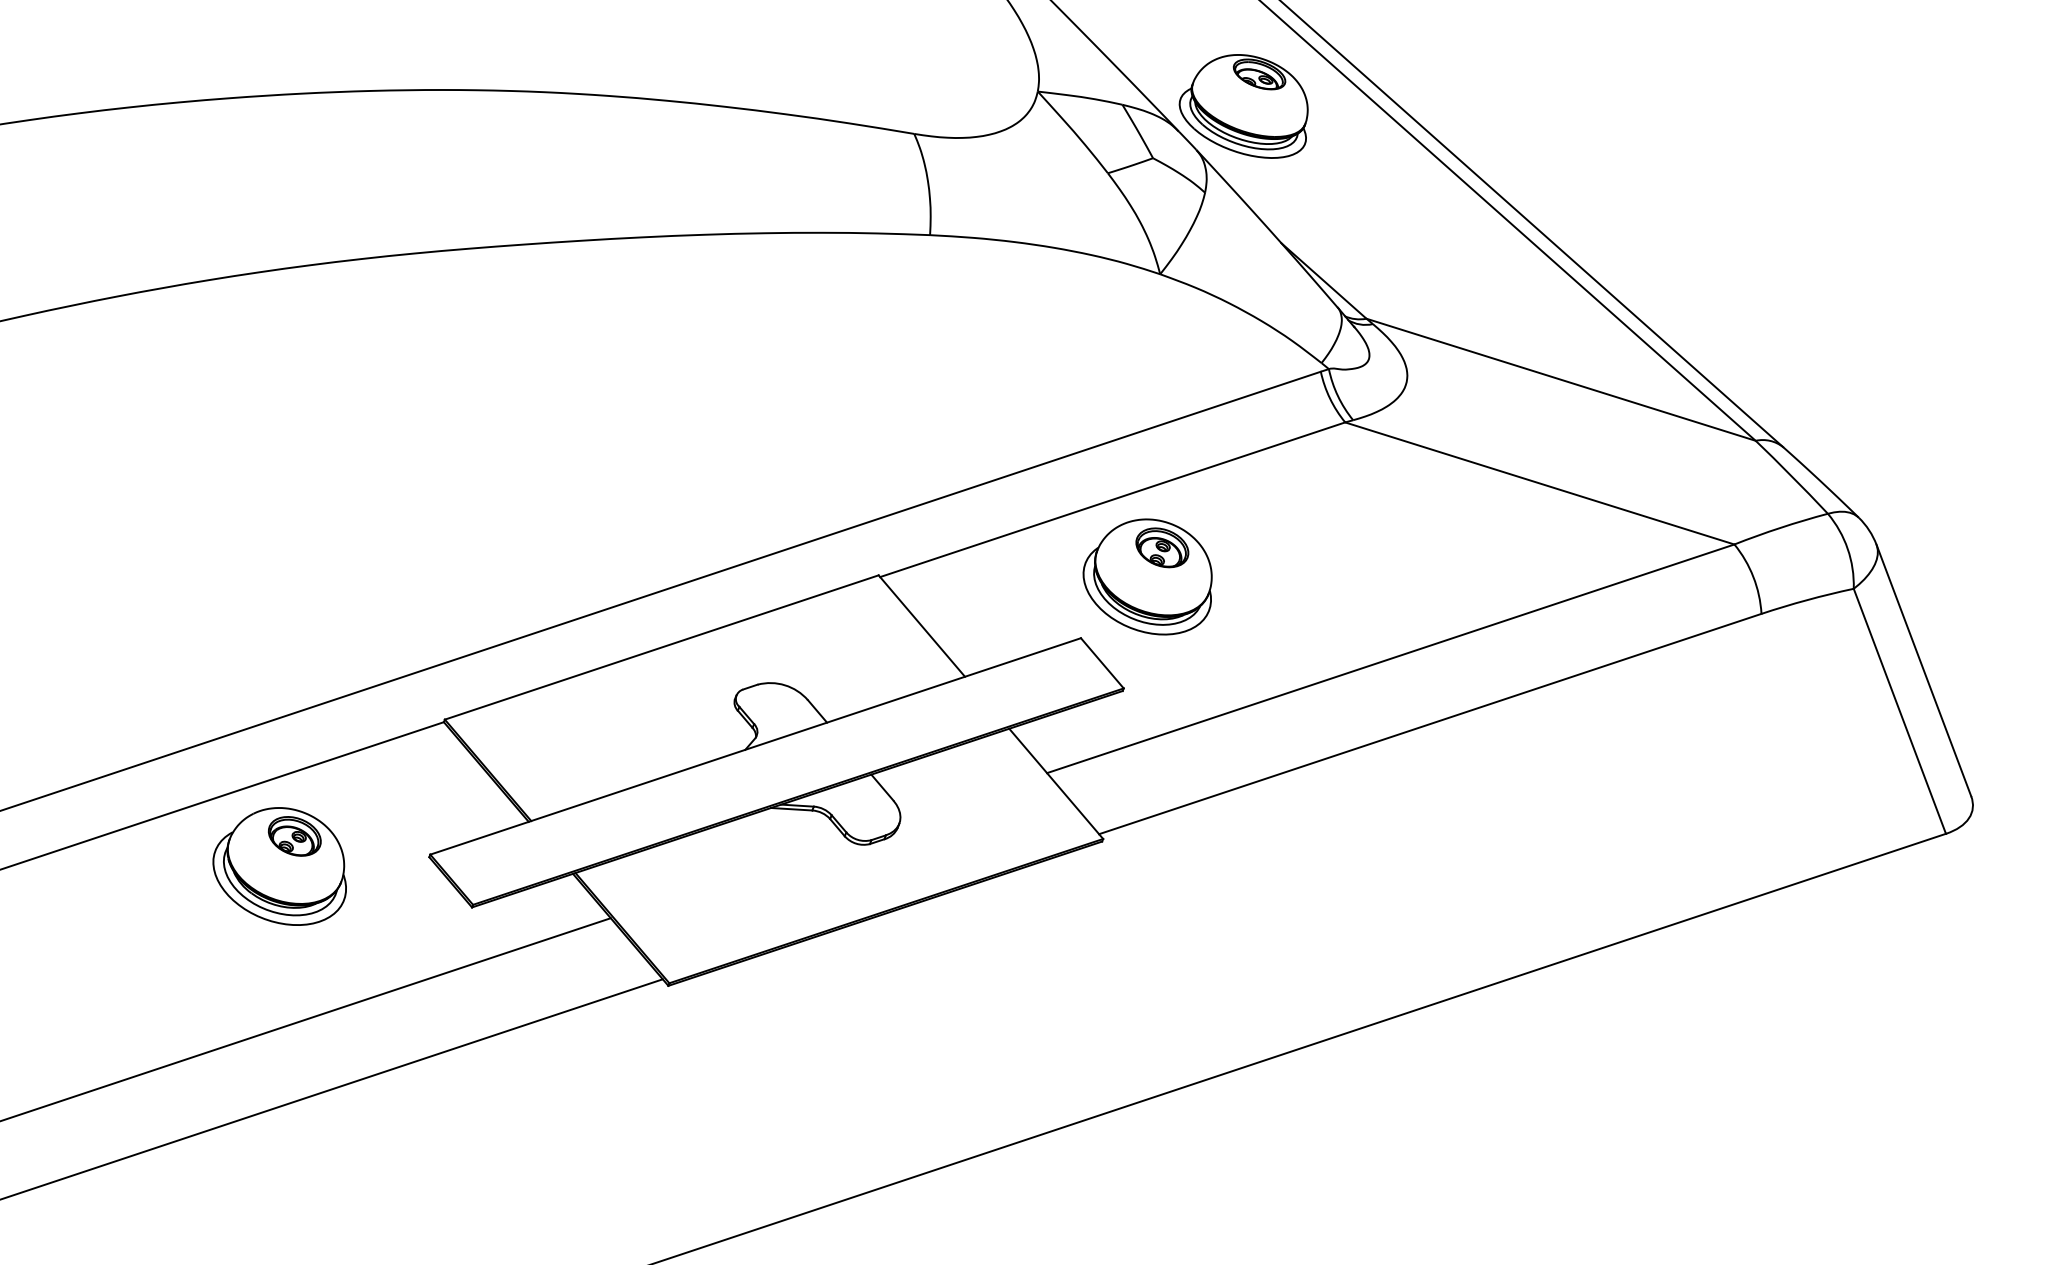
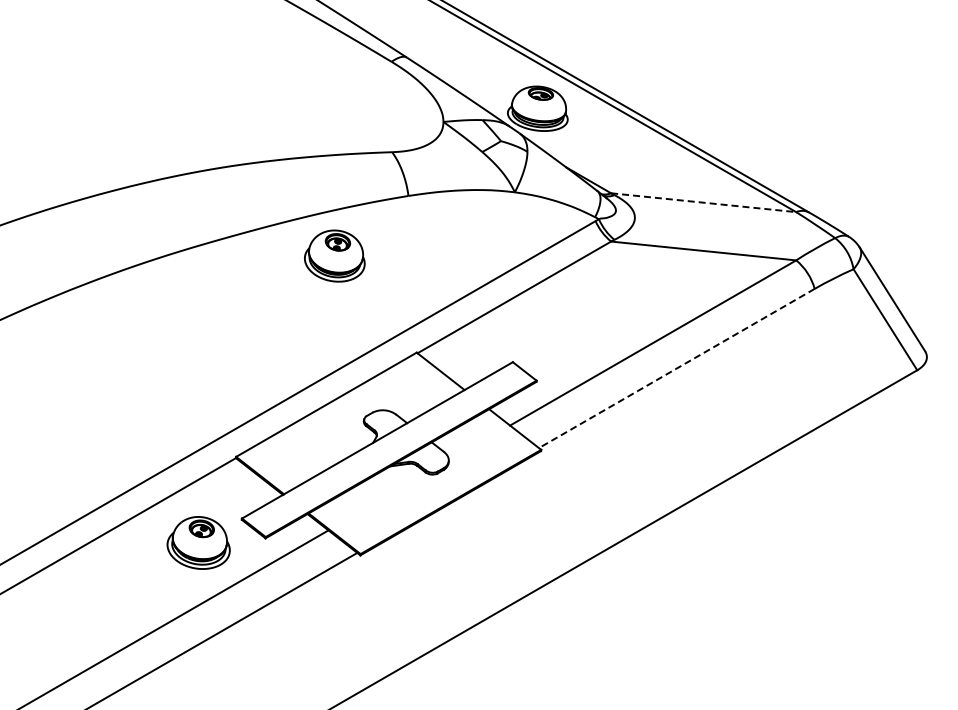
line: (1562, 379) -> (704, 202), solid -> dashed
part: (1149, 574) -> (334, 255), moved
line: (1429, 723) -> (676, 368), solid -> dashed
part: (281, 864) -> (198, 542), moved

